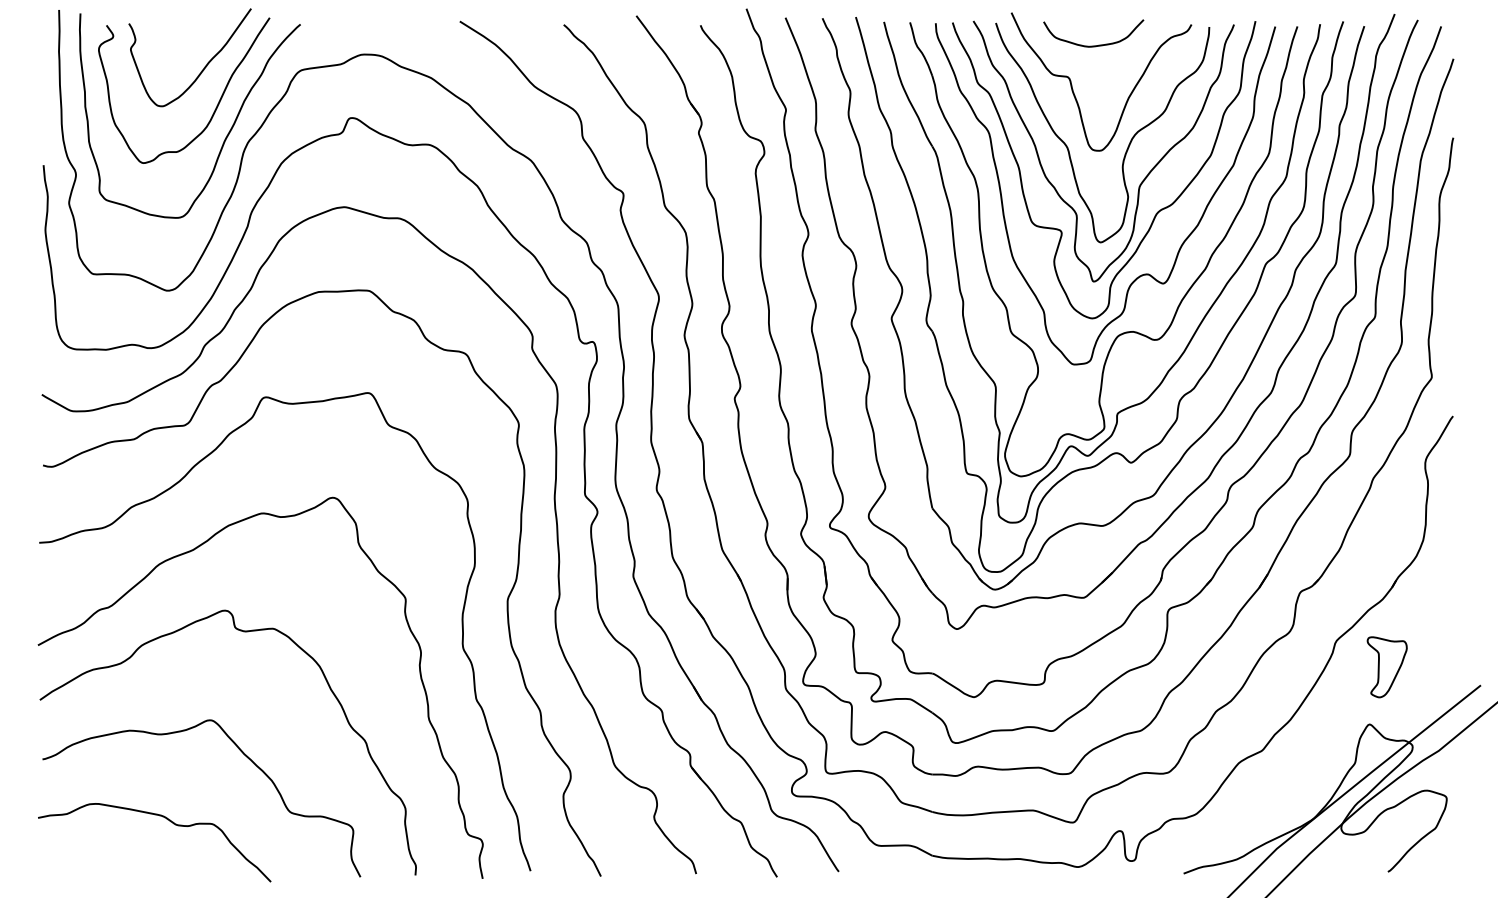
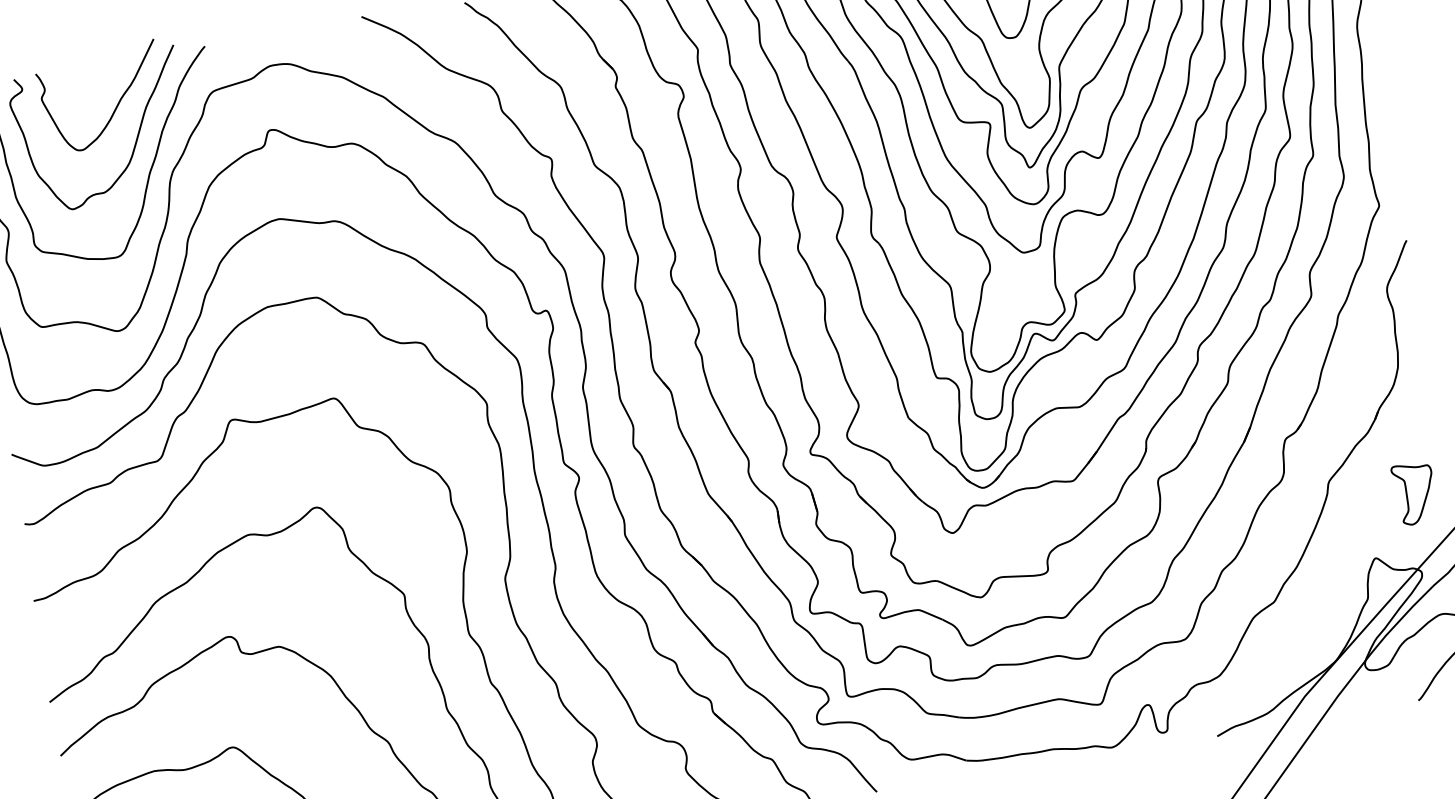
part: (1386, 667) -> (1414, 493), moved

